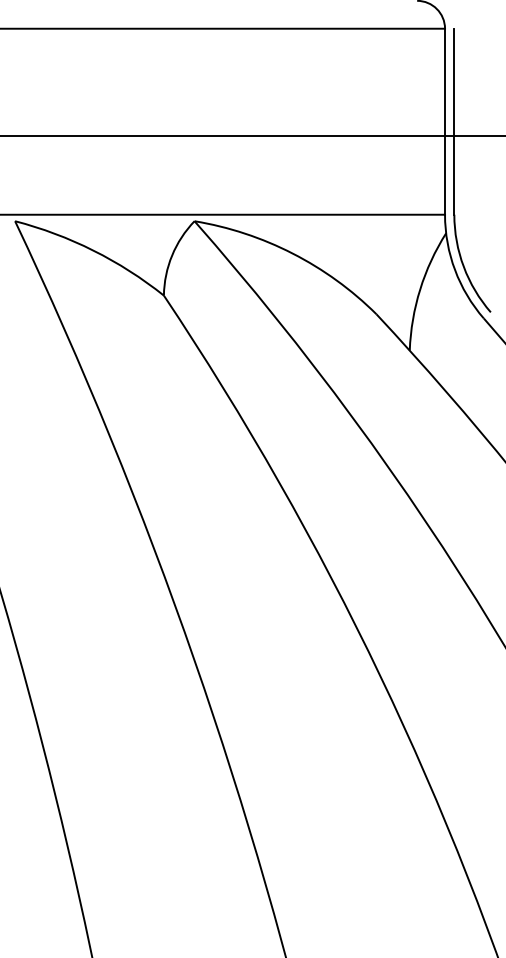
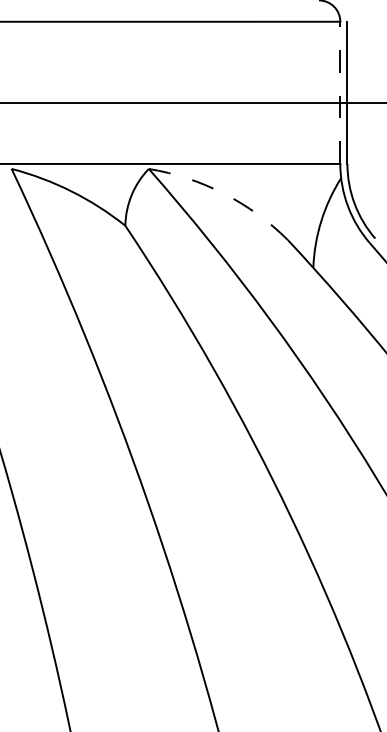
line: (445, 121) -> (340, 92), solid -> dashed
arc: (292, 253) -> (223, 193), solid -> dashed

